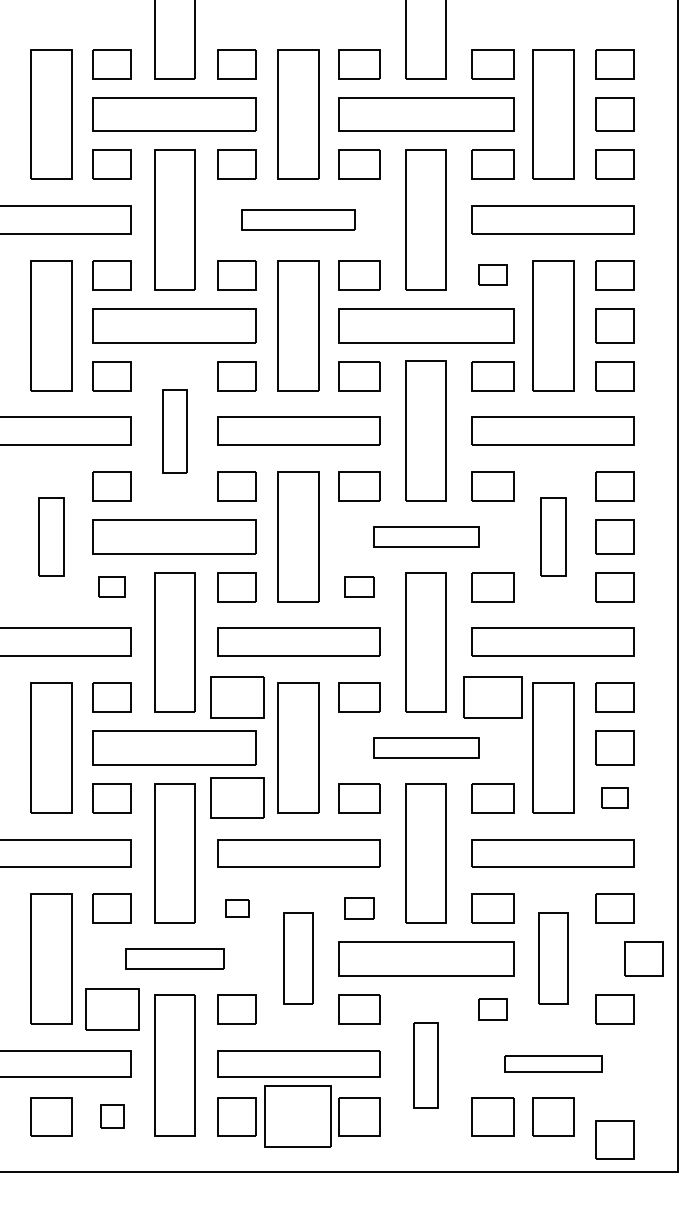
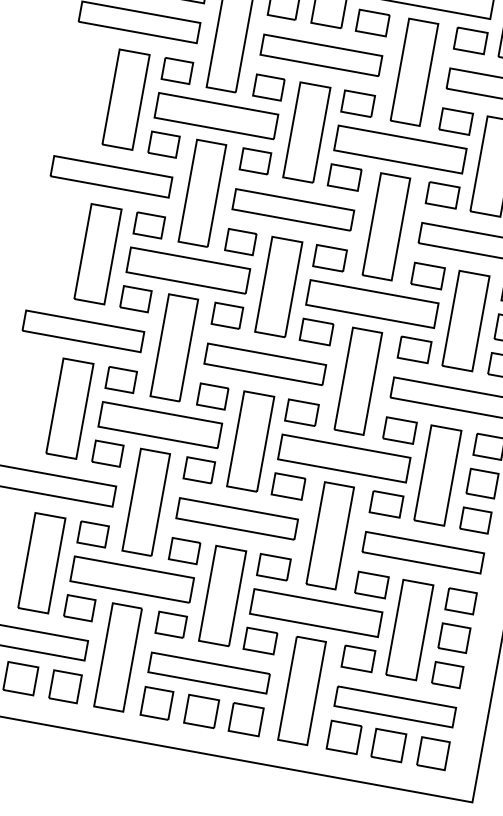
part: (298, 219) -> (321, 54), size x1.43
part: (492, 275) -> (455, 121), size x1.43
part: (174, 431) -> (202, 193), size x1.67
part: (51, 536) -> (98, 254), size x1.67
part: (426, 536) -> (372, 303), size x1.67
part: (553, 536) -> (465, 320), size x1.67
part: (111, 587) -> (135, 299), size x1.43
part: (359, 587) -> (316, 332), size x1.43
part: (236, 697) -> (212, 396), size x0.71
part: (492, 697) -> (399, 430), size x0.71
part: (426, 747) -> (344, 458), size x1.67
part: (236, 798) -> (198, 470), size x0.71
part: (614, 798) -> (475, 520), size x1.43
part: (236, 908) -> (184, 550), size x1.67
part: (359, 908) -> (274, 567), size x1.43
part: (174, 958) -> (132, 579), size x1.67
part: (298, 958) -> (222, 595), size x1.43
part: (553, 958) -> (409, 629), size x1.43
part: (643, 958) -> (454, 637), moved
part: (111, 1009) -> (79, 608), size x0.71
part: (492, 1009) -> (358, 658), size x1.43
part: (552, 1063) -> (394, 706), size x1.67
part: (425, 1065) -> (301, 691), size x1.67
part: (111, 1116) -> (64, 686), size x1.67
part: (298, 1116) -> (201, 711), size x0.62
part: (614, 1139) -> (433, 753), moved

